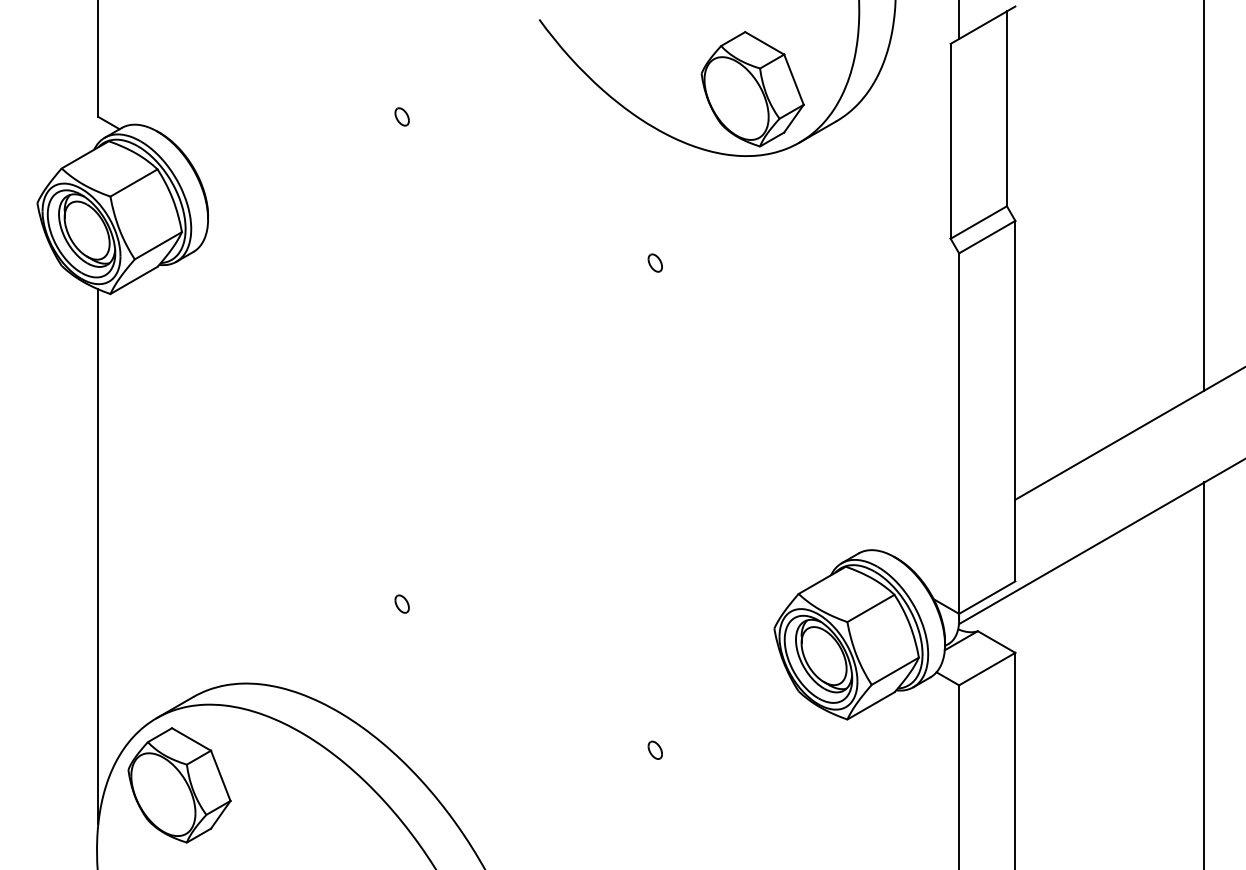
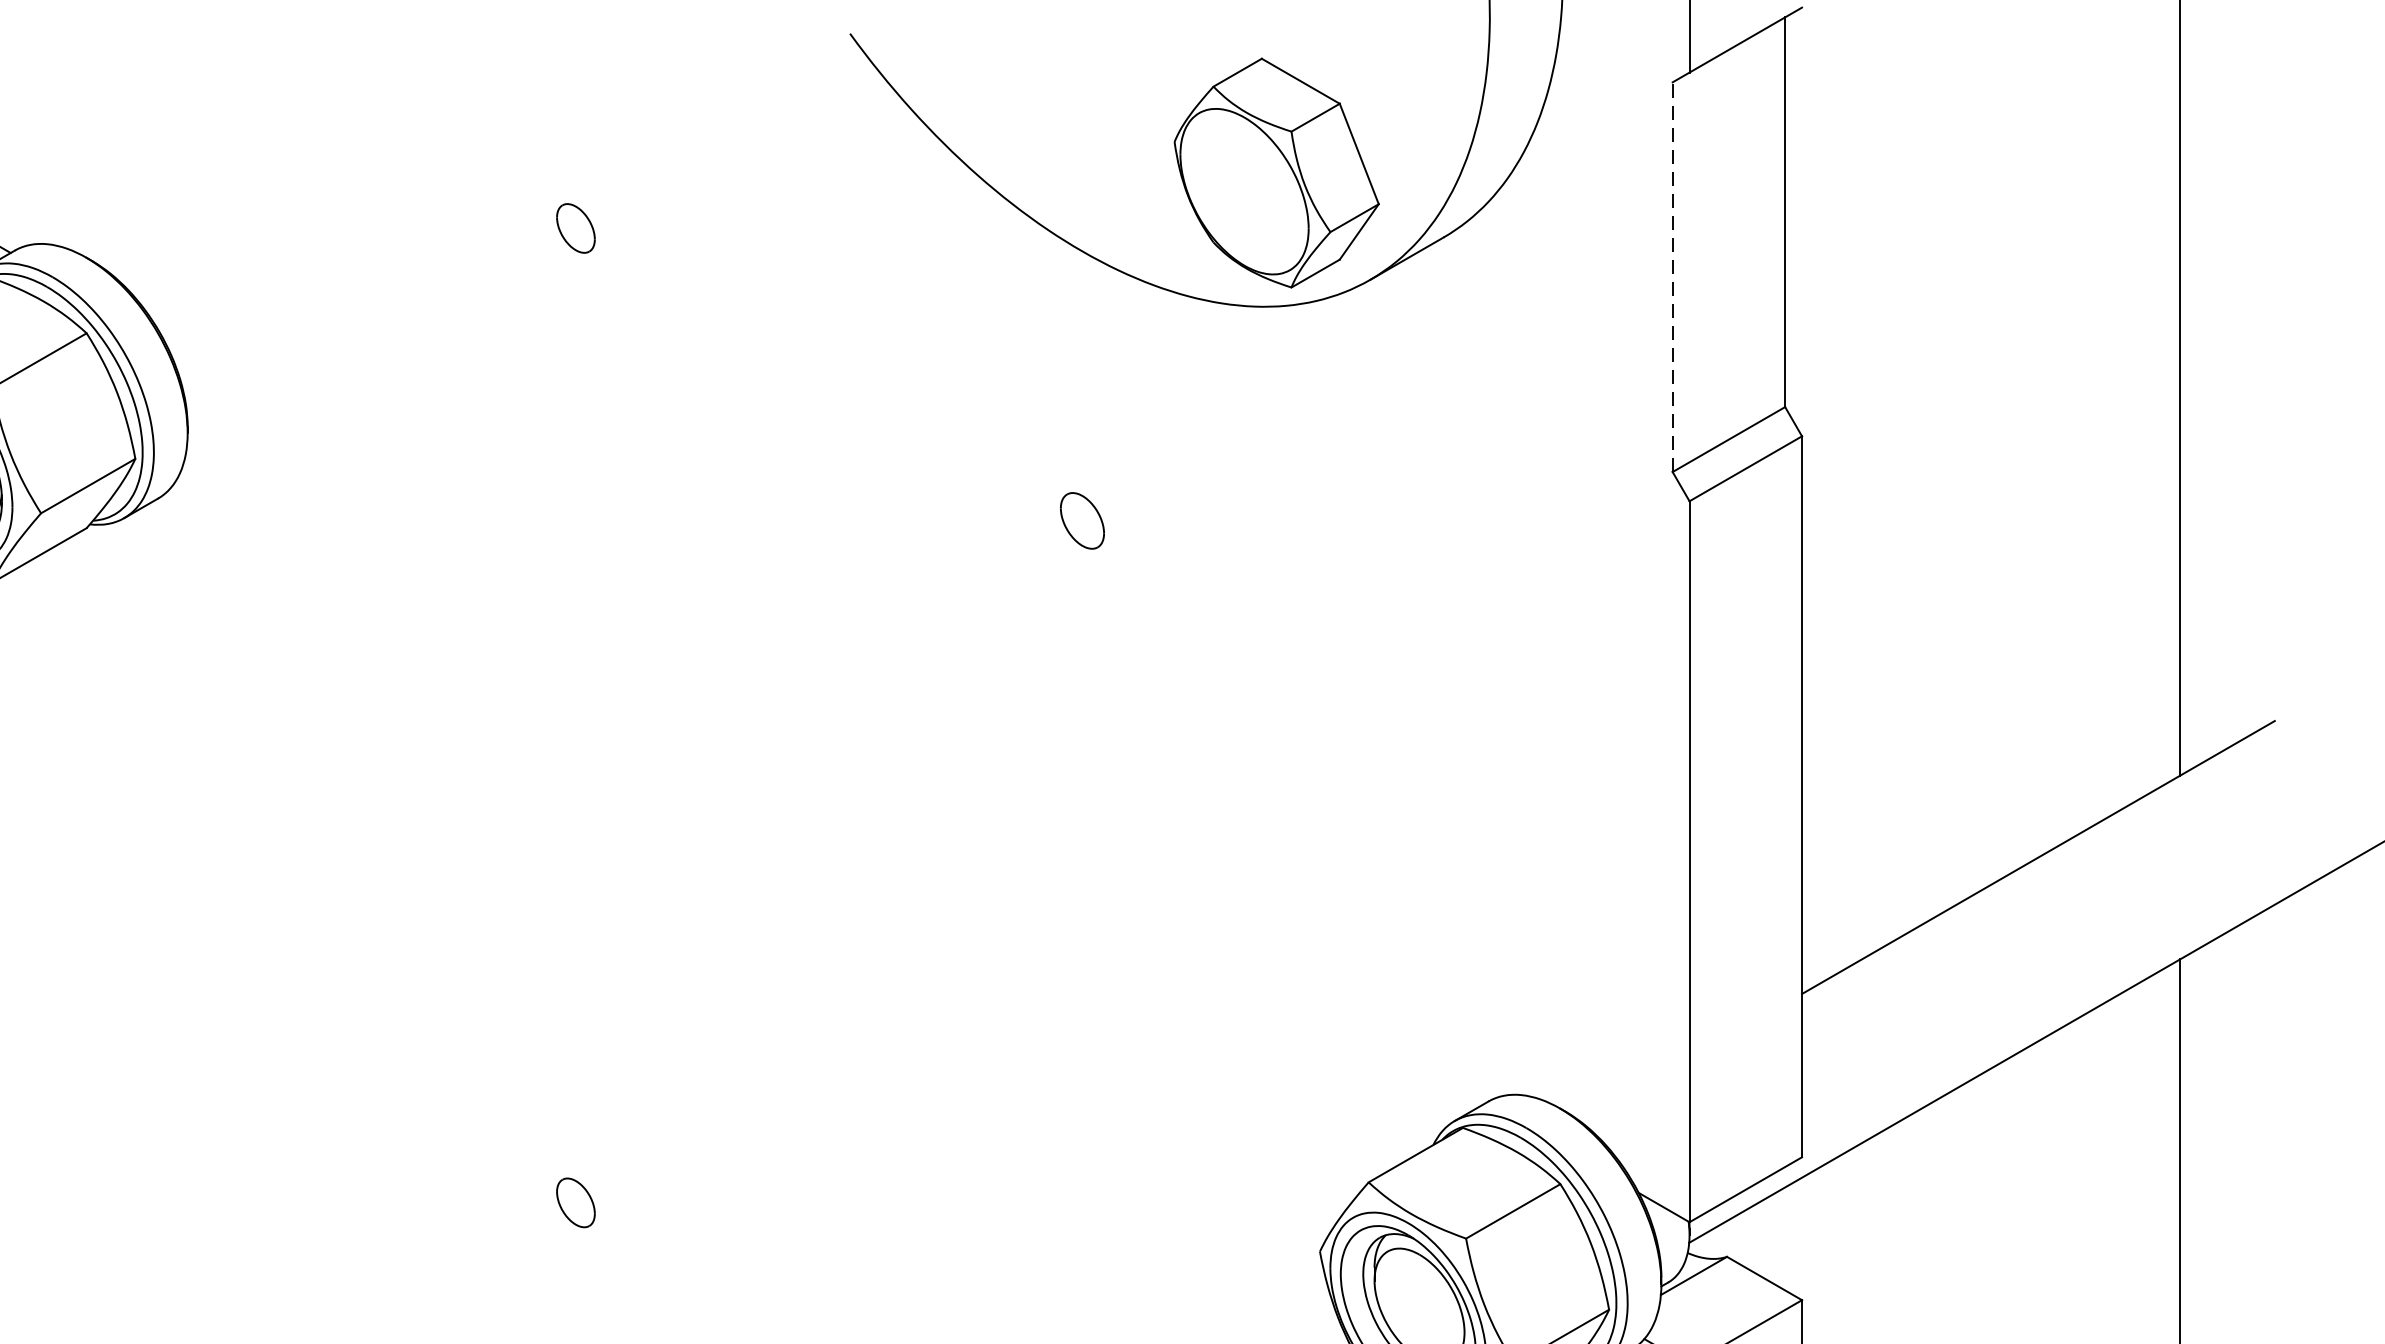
part: (401, 116) -> (574, 227), size x1.4
line: (950, 140) -> (1672, 275), solid -> dashed
part: (654, 262) -> (1080, 519), size x1.6
part: (401, 603) -> (574, 1201), size x1.4

